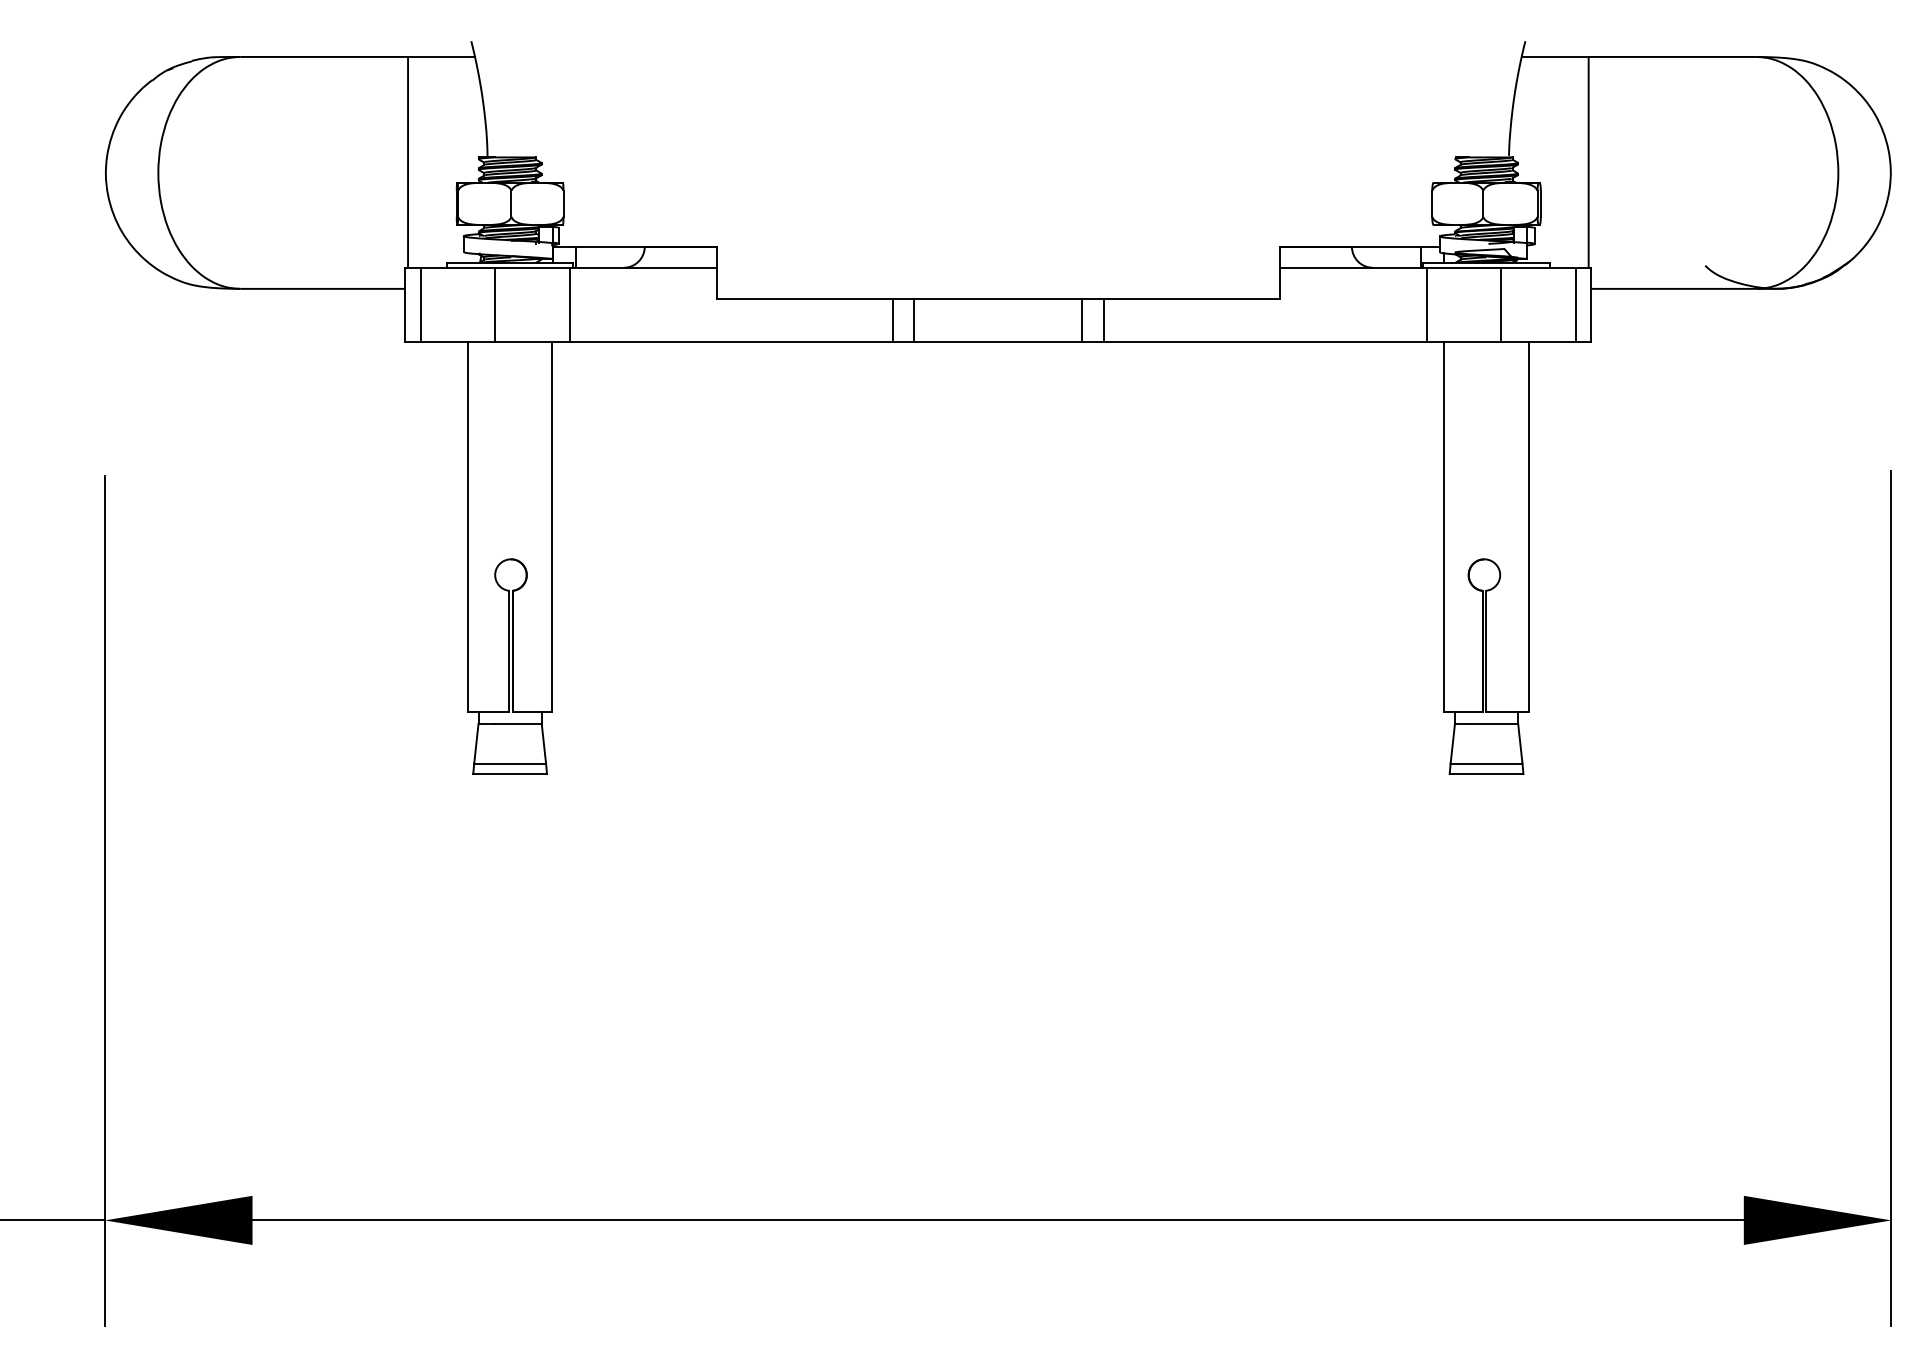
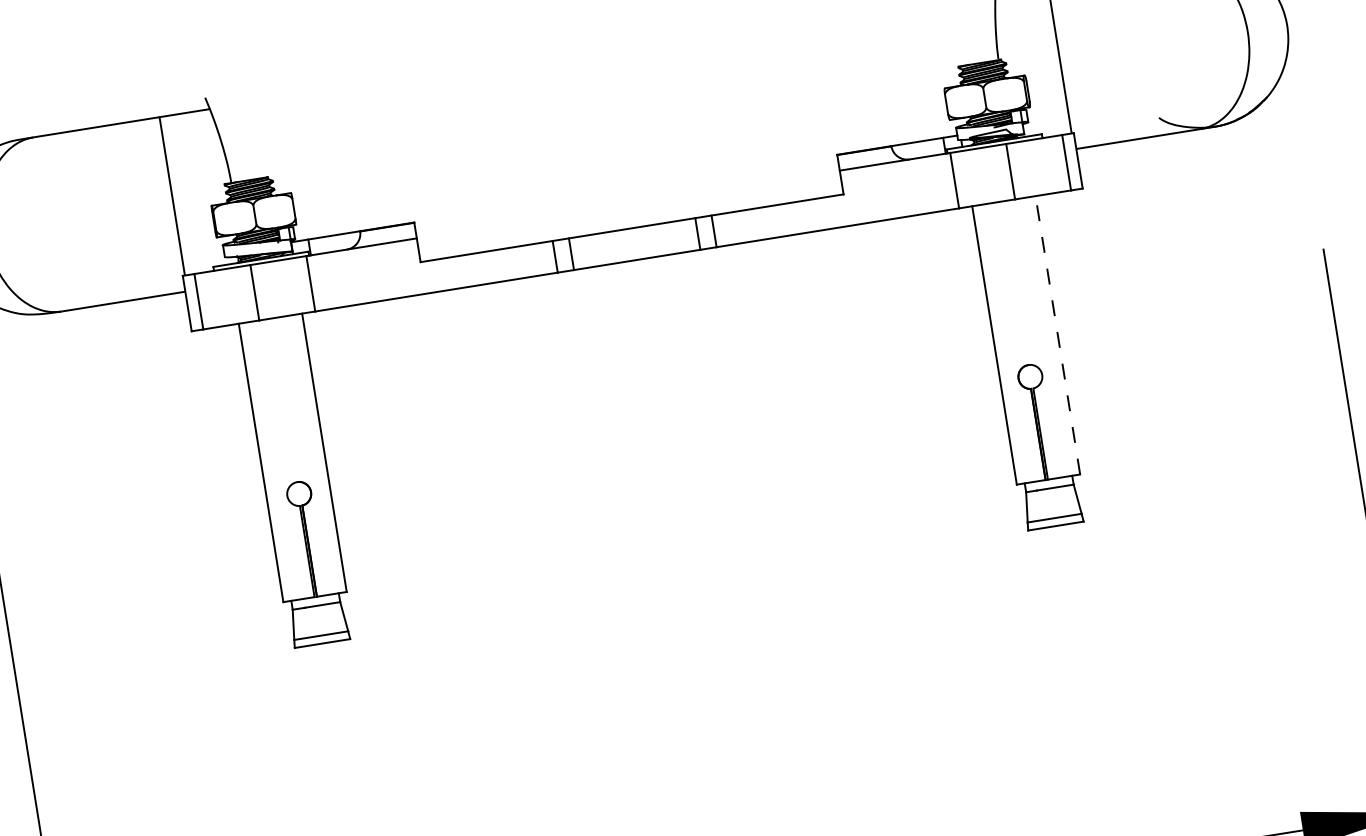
line: (1528, 526) -> (1057, 335), solid -> dashed

